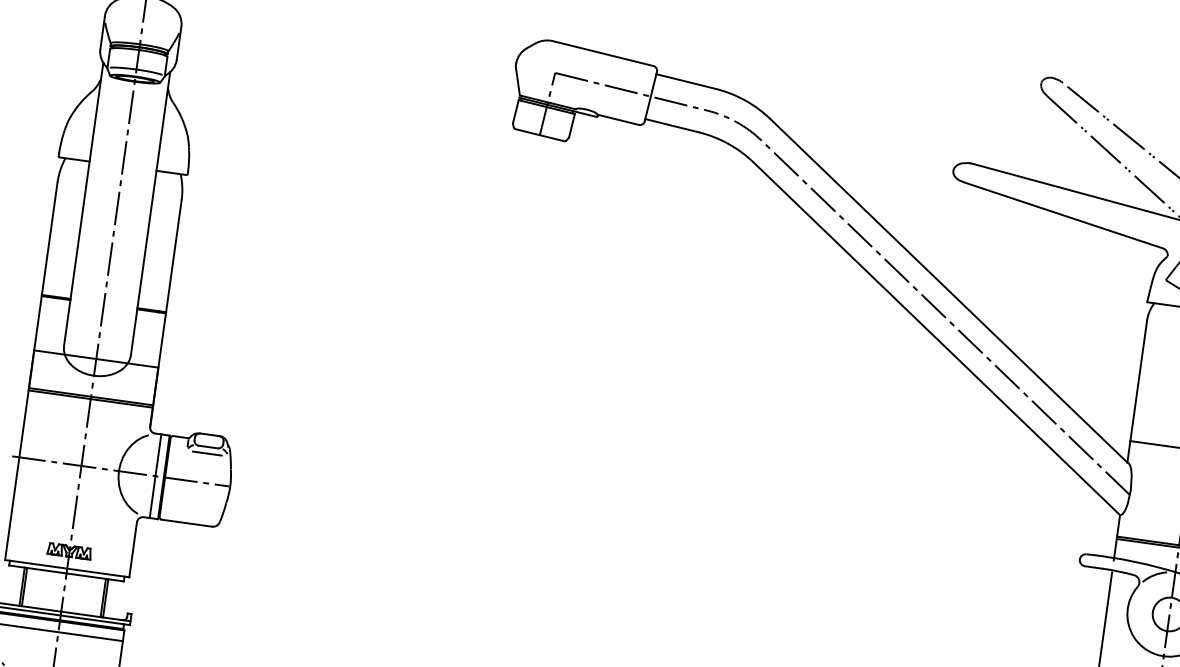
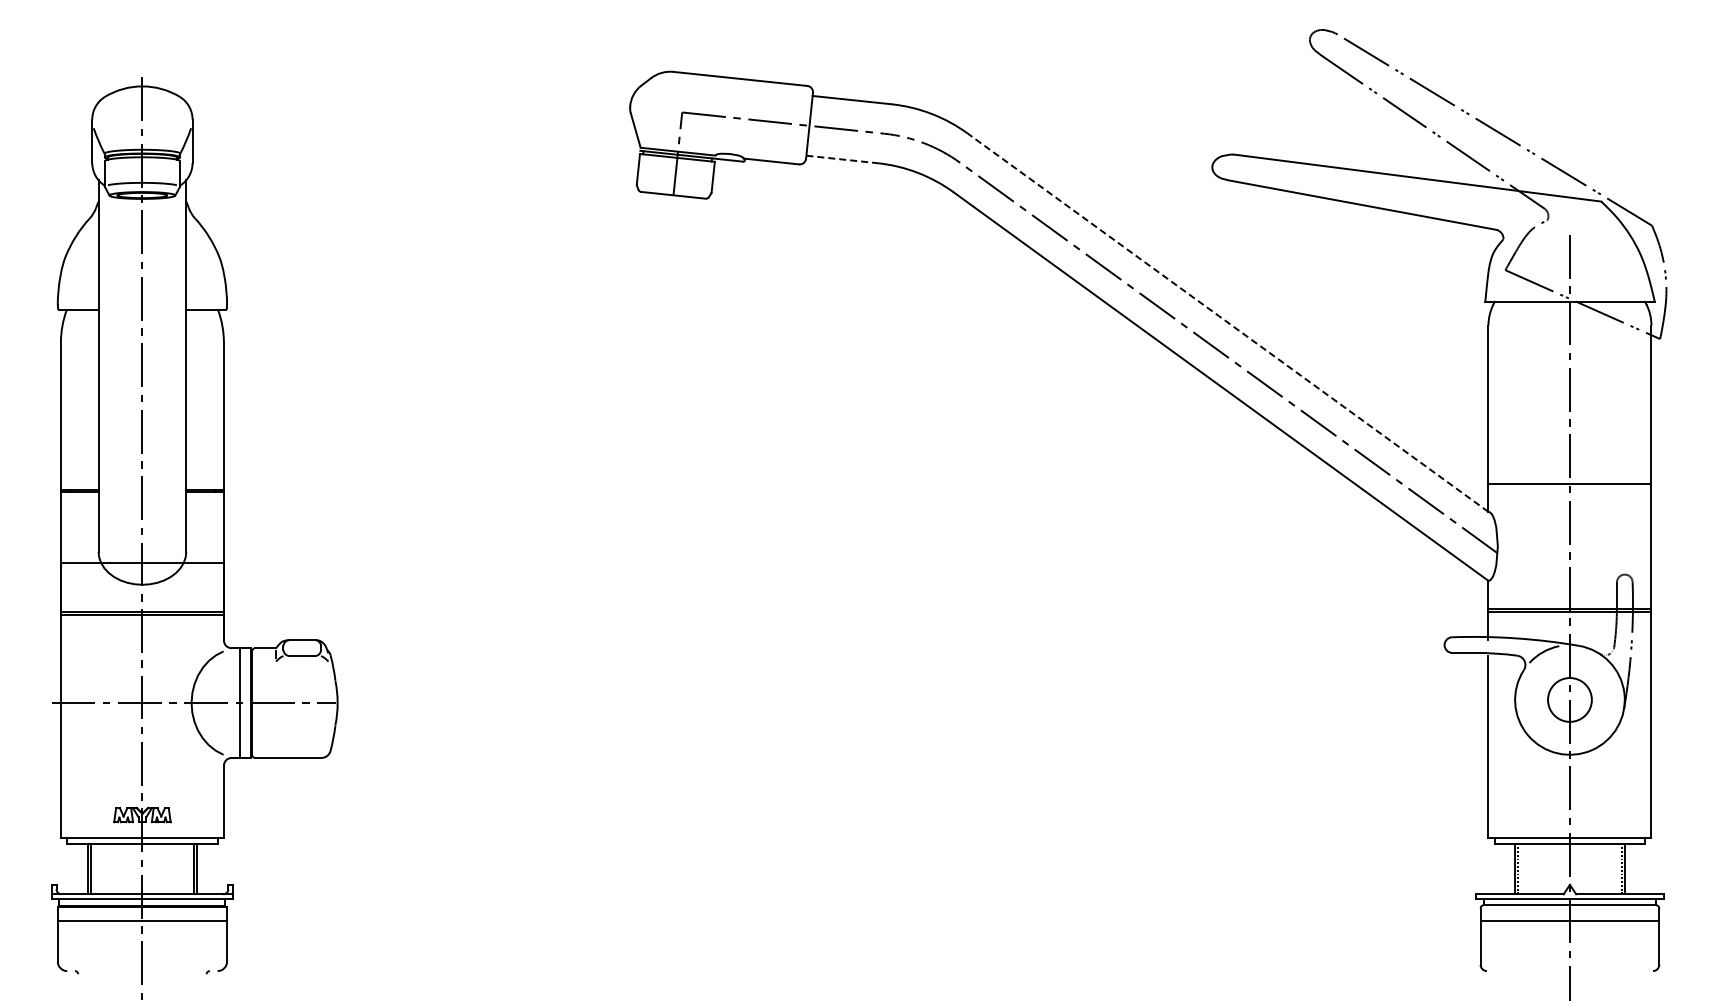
line: (672, 125) -> (842, 159), solid -> dashed
line: (948, 290) -> (1227, 322), solid -> dashed
line: (207, 453) -> (302, 664), removed

